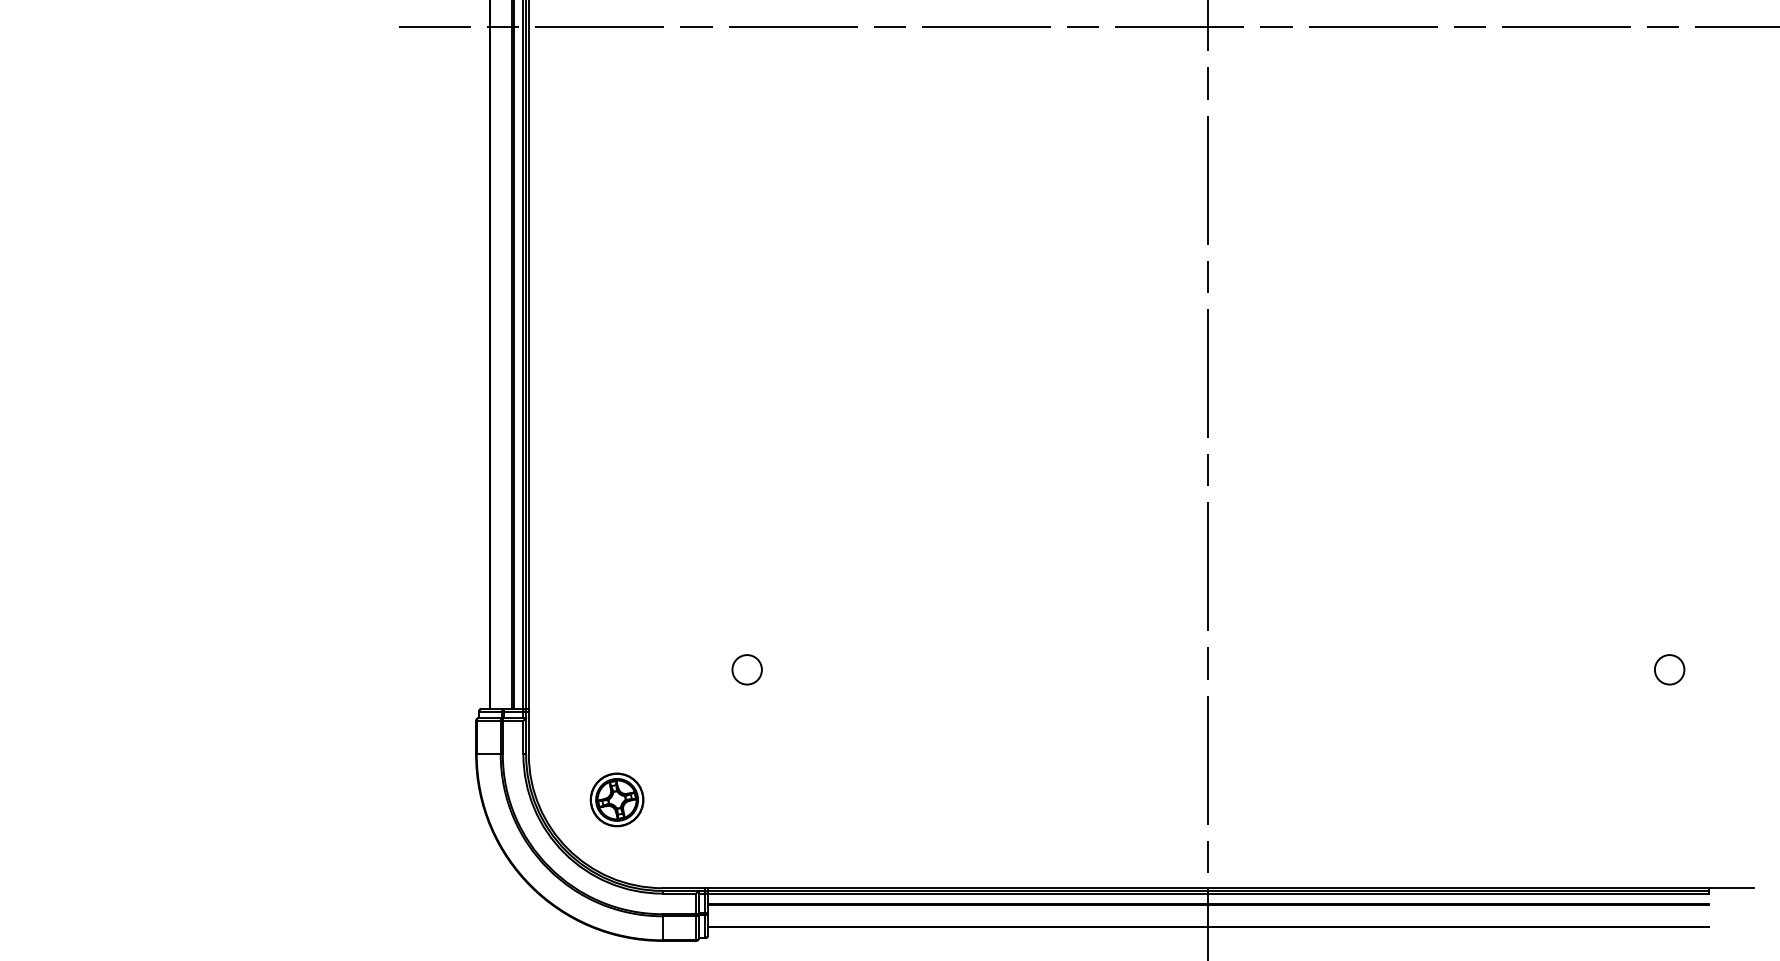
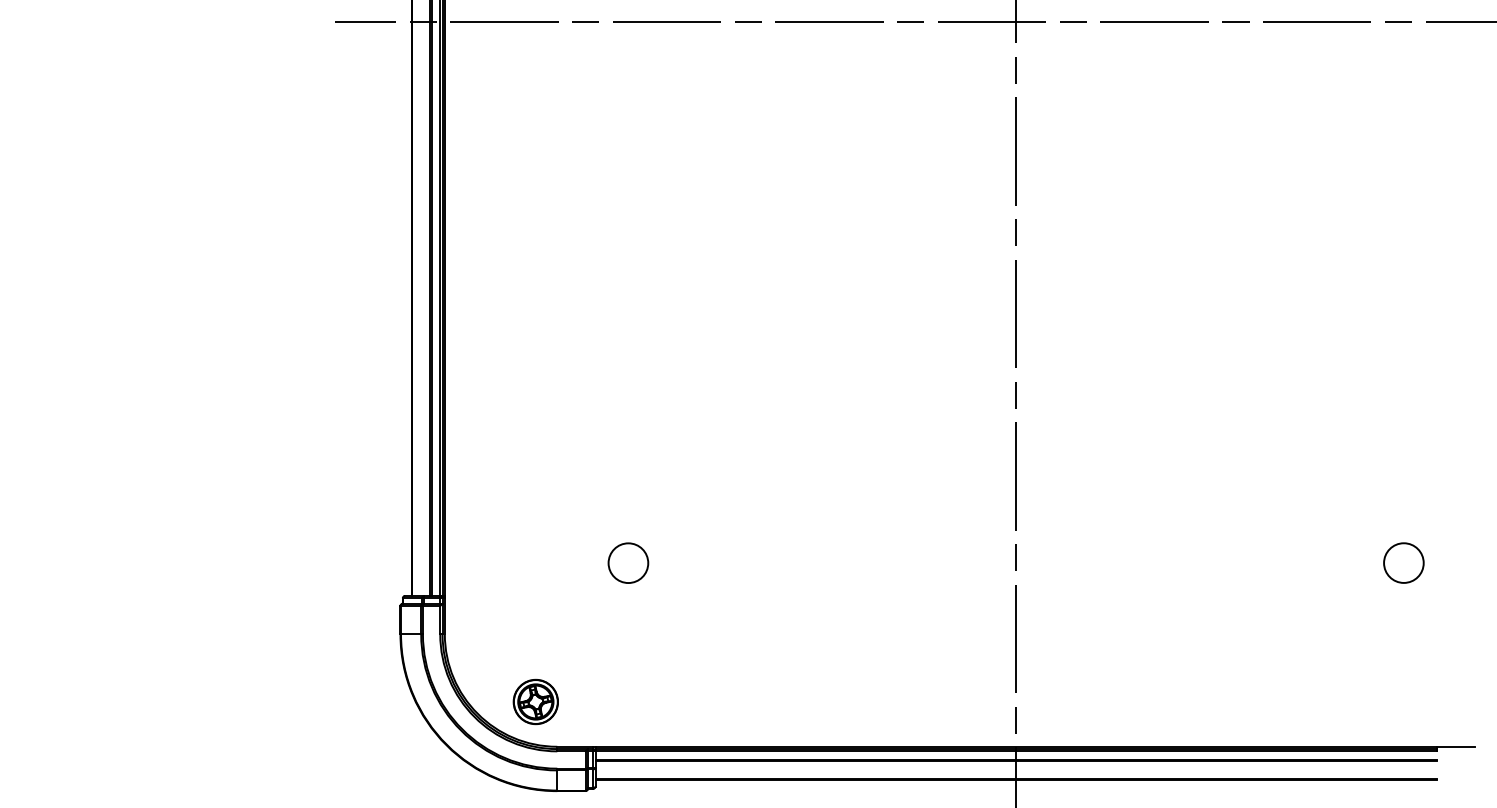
circle: (746, 669) -> (627, 562), size x1.6
circle: (1669, 669) -> (1403, 562), size x1.6
part: (616, 799) -> (535, 701), moved

